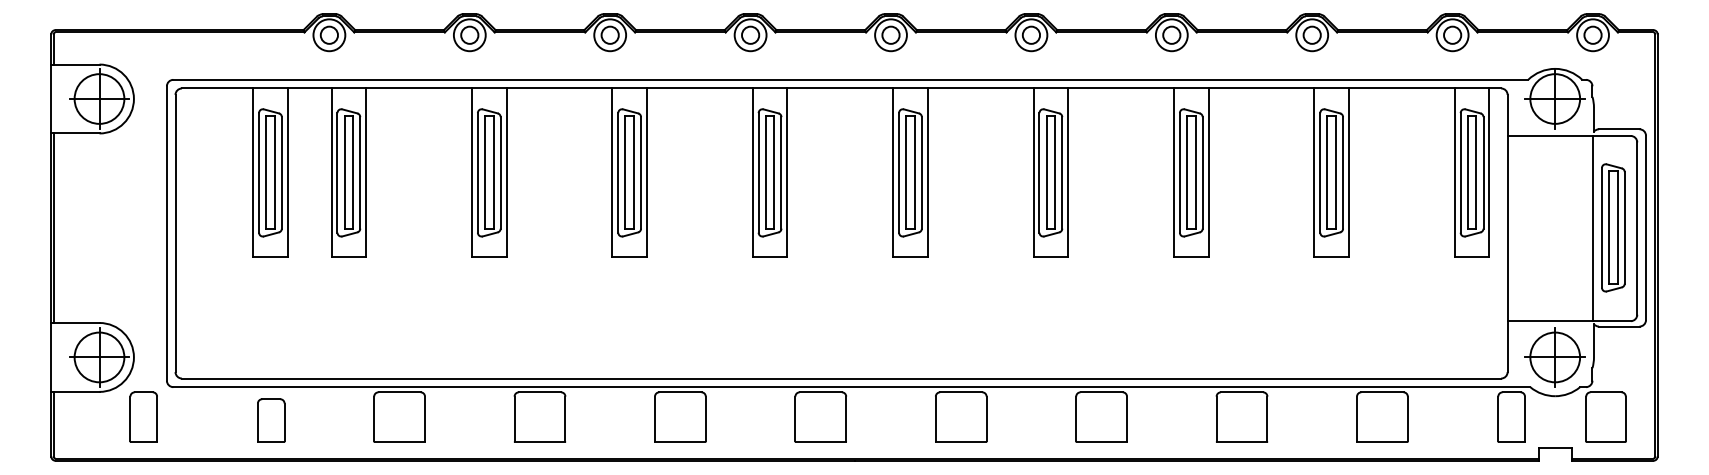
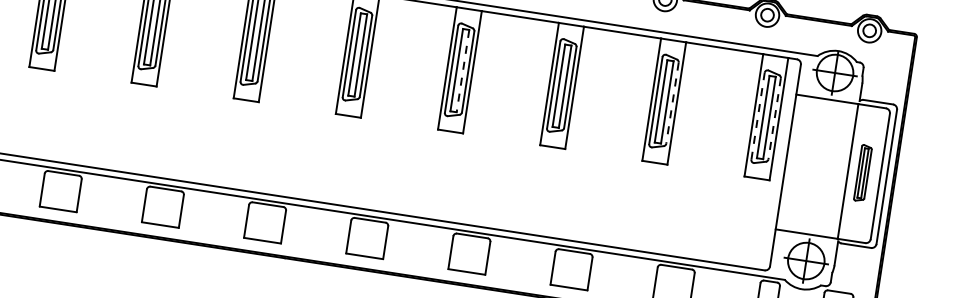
line: (1055, 172) -> (463, 70), solid -> dashed
line: (1343, 172) -> (672, 102), solid -> dashed
line: (1460, 172) -> (757, 115), solid -> dashed
line: (1483, 172) -> (774, 118), solid -> dashed
part: (1613, 227) -> (863, 172), size x0.6

